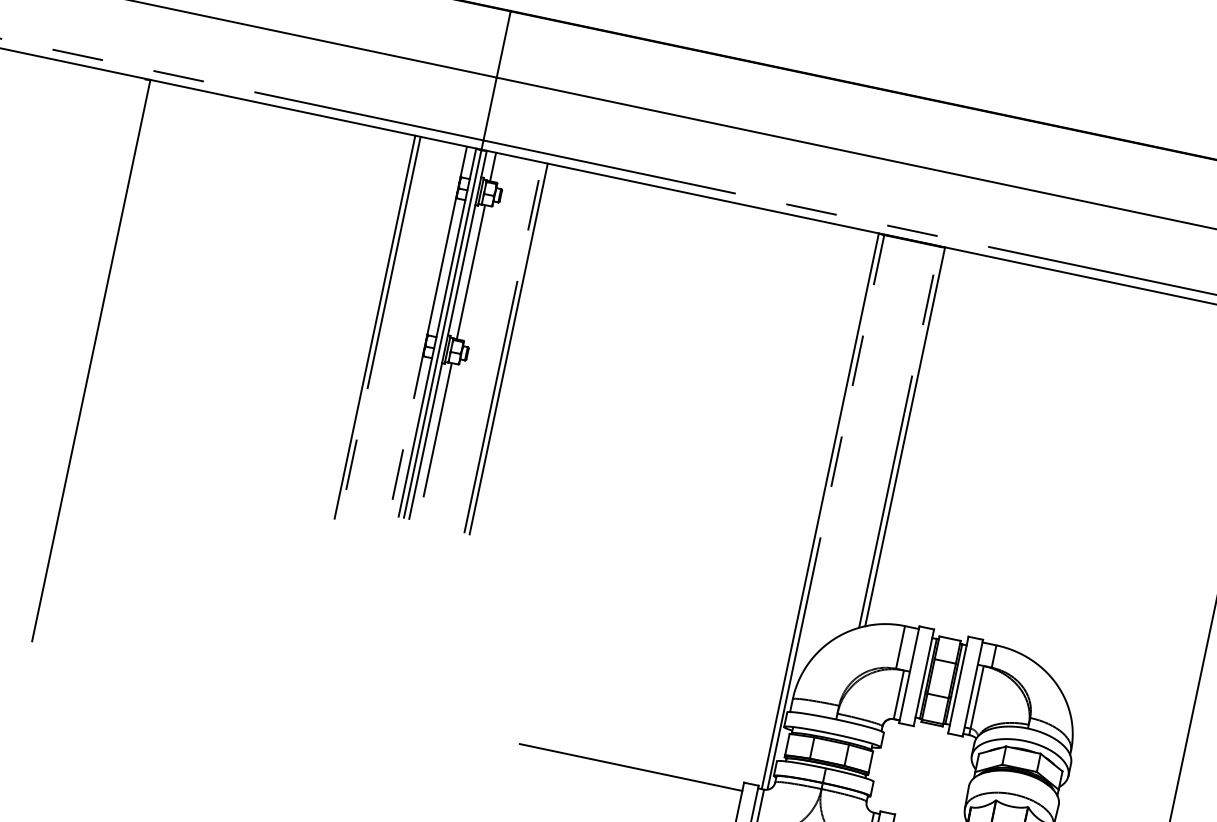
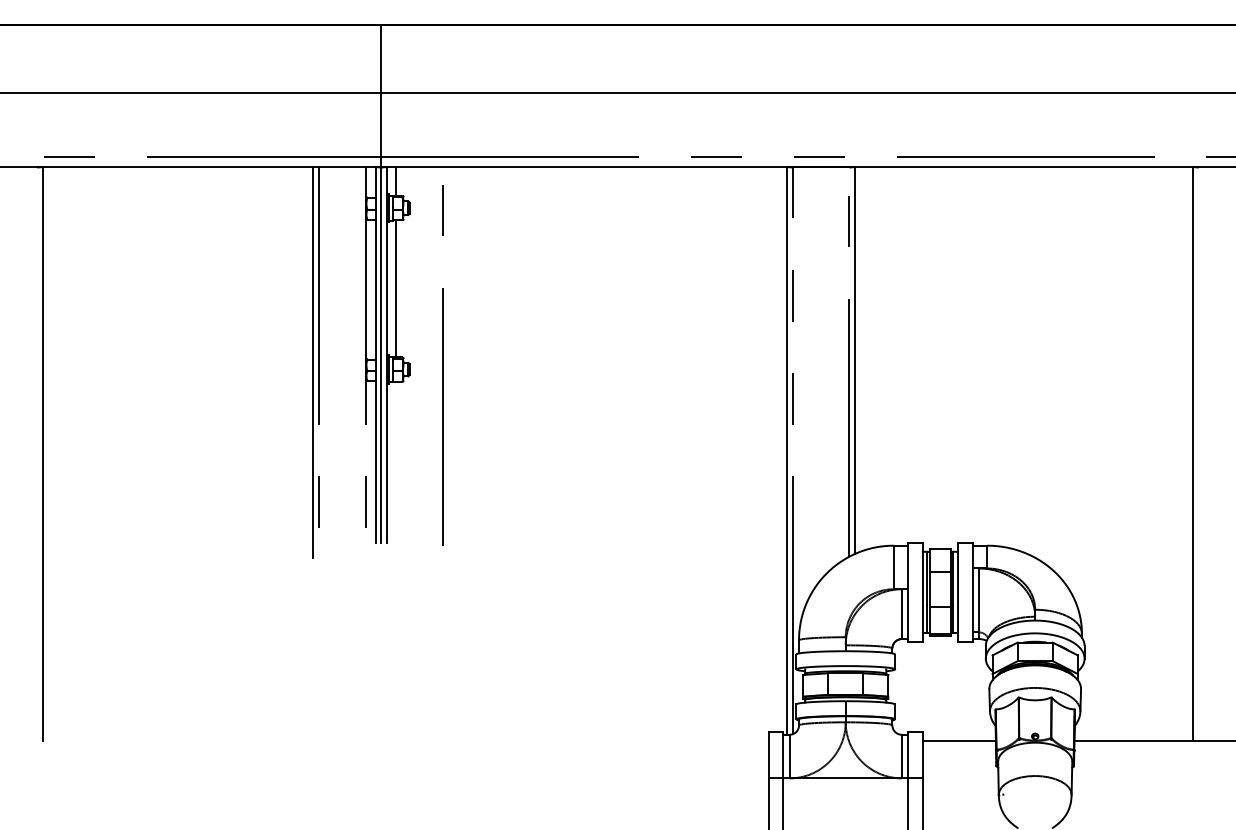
line: (508, 348) -> (448, 355), removed
line: (438, 429) -> (396, 449), removed
line: (630, 767) -> (654, 740), removed

